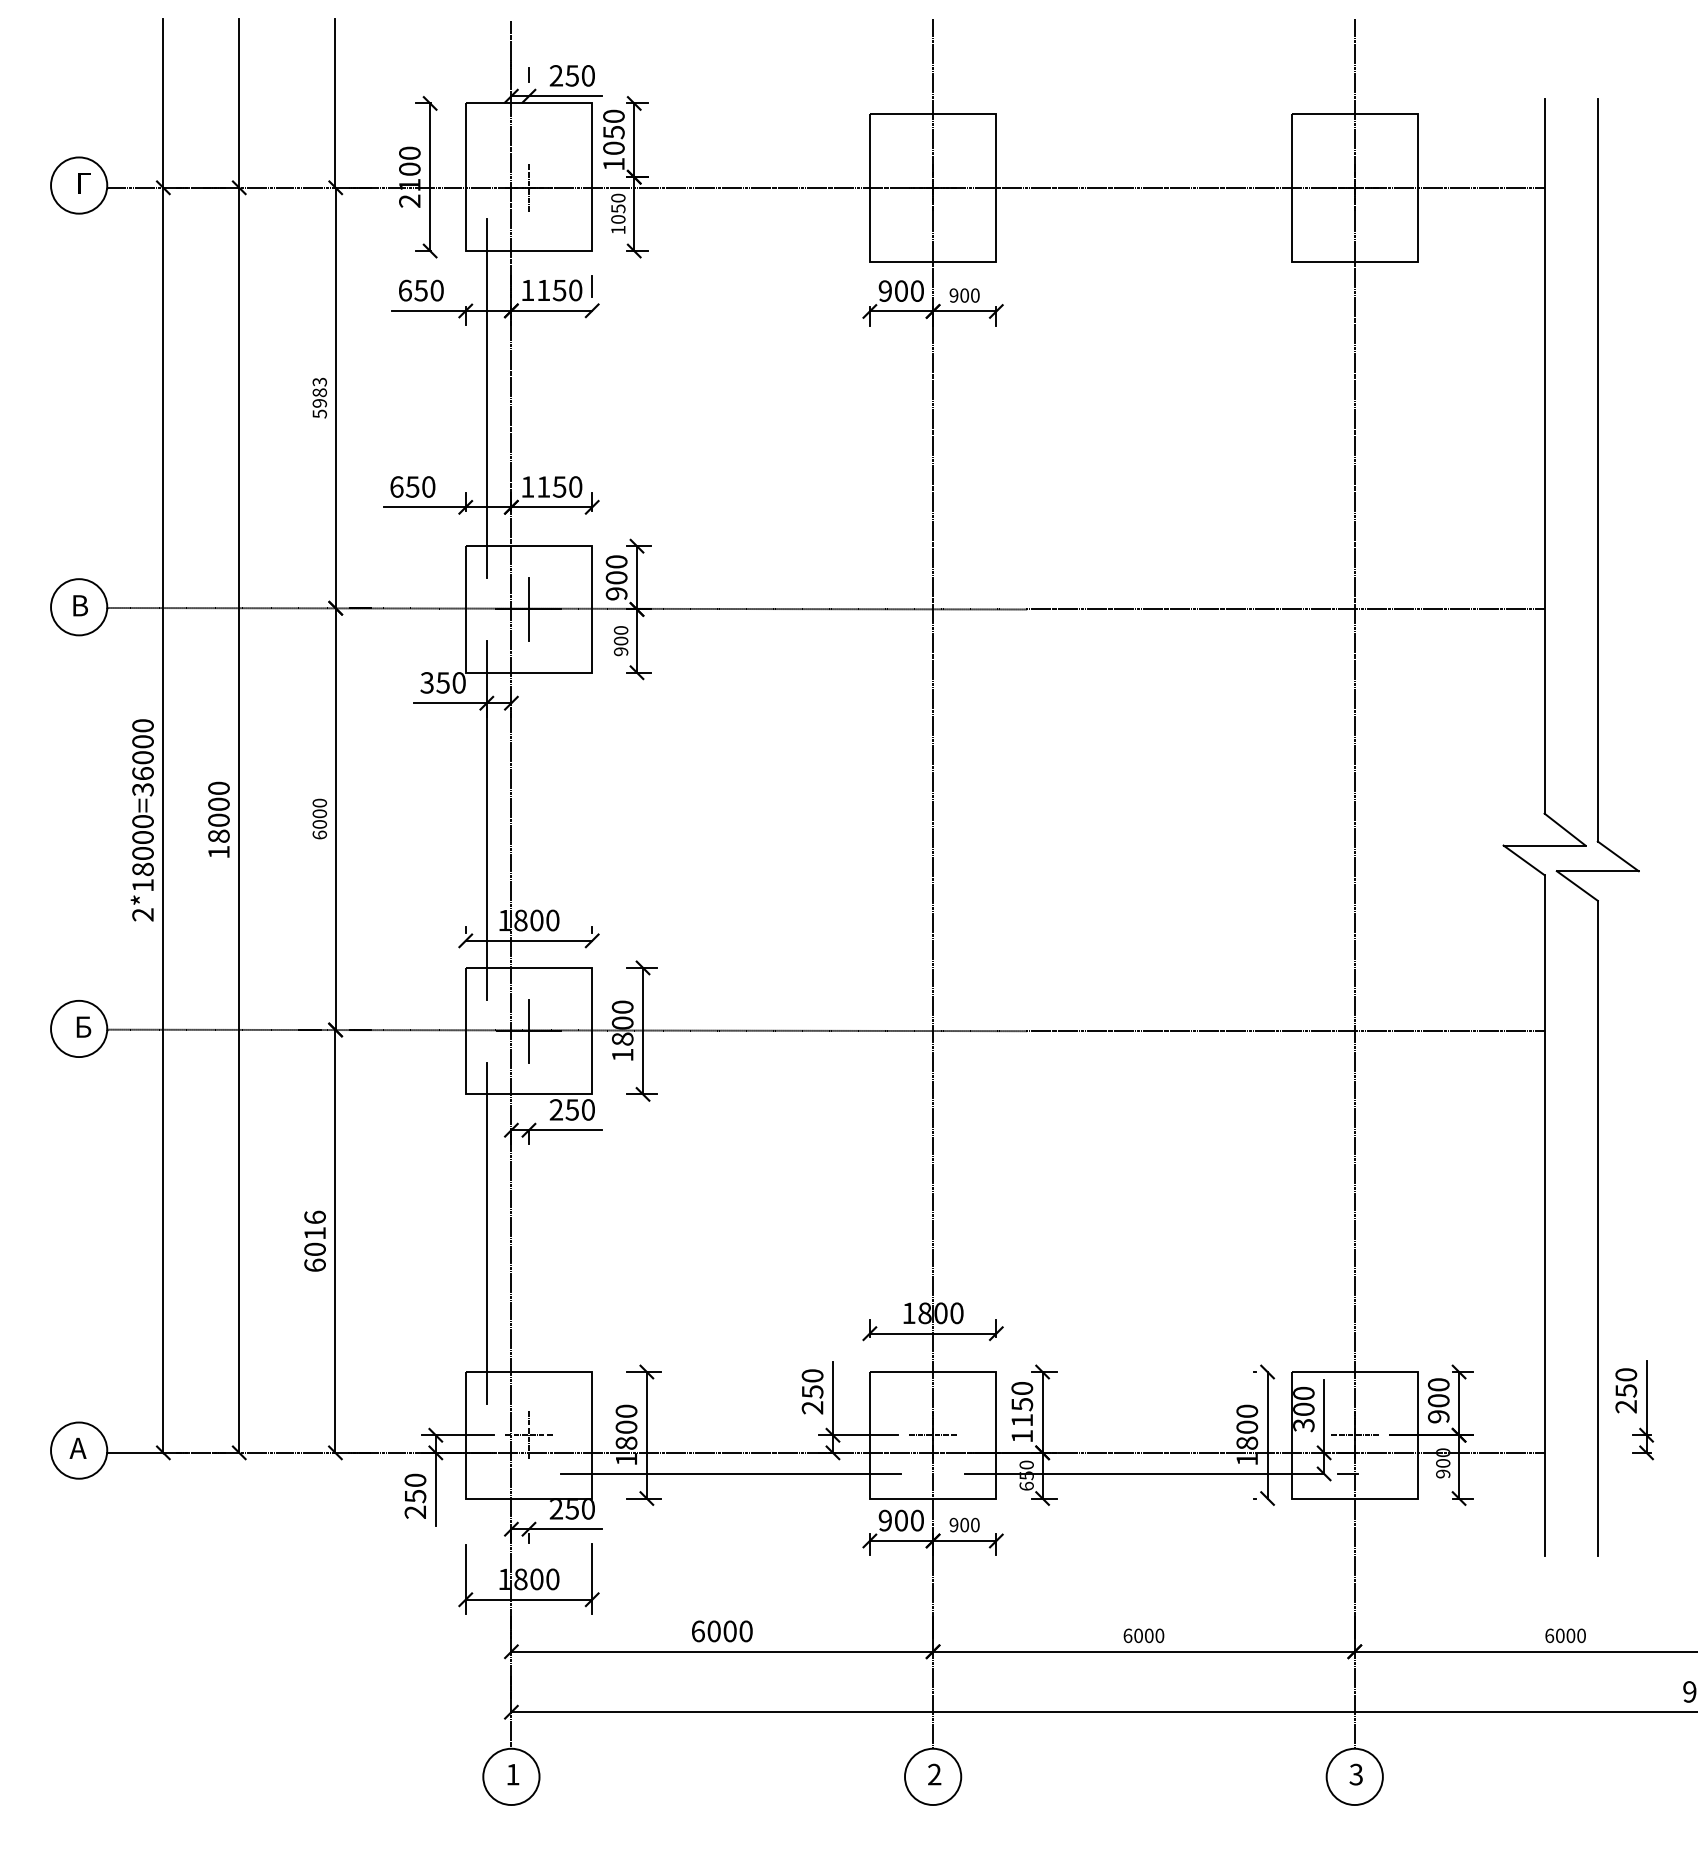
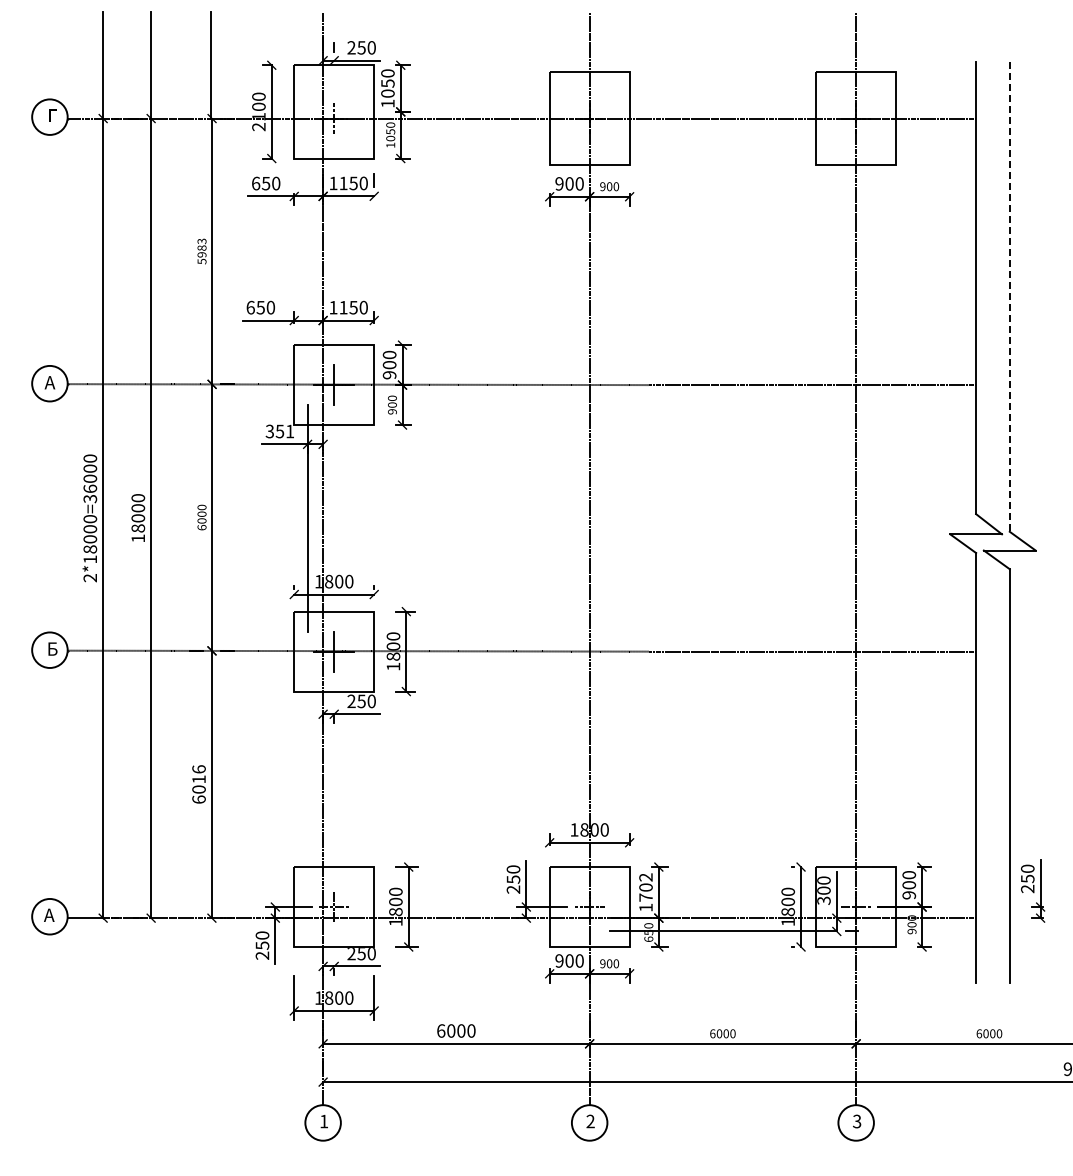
line: (486, 398) -> (307, 251), removed
line: (1597, 470) -> (1009, 297), solid -> dashed
text: (78, 605) -> (49, 382), В -> А
text: (459, 682) -> (290, 431), 350 -> 351
line: (486, 1233) -> (307, 779), removed
text: (1021, 1404) -> (645, 887), 1150 -> 1702
line: (730, 1473) -> (461, 931), removed

